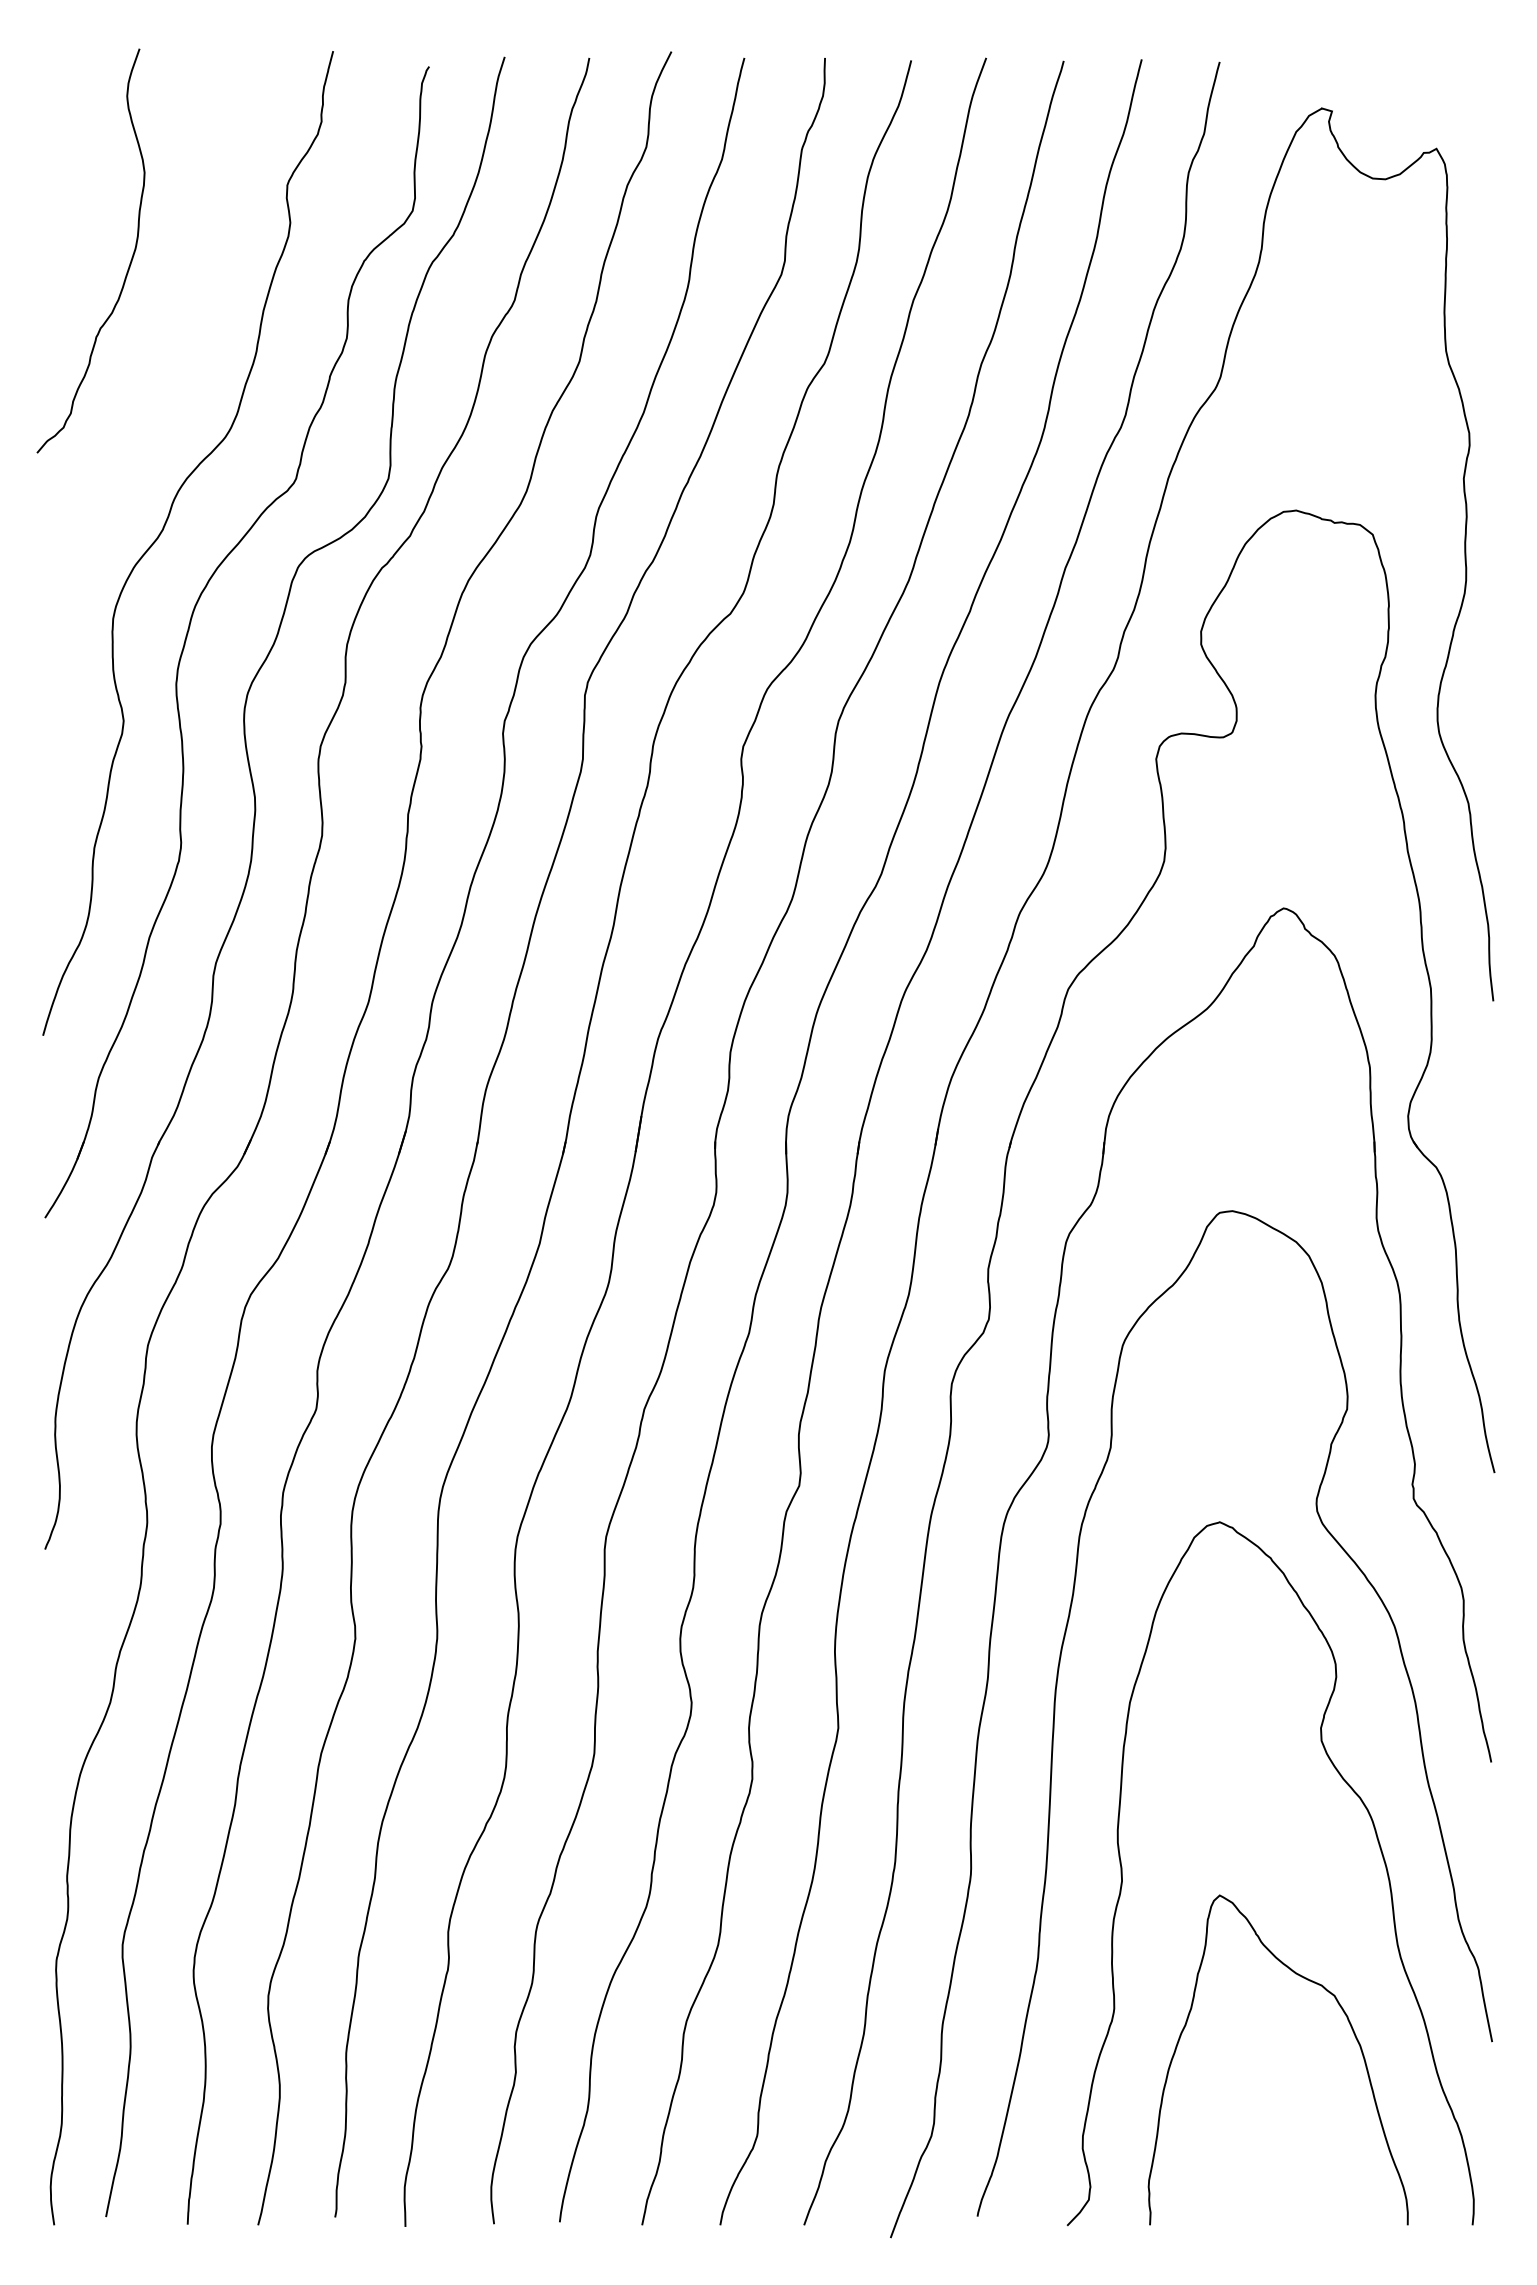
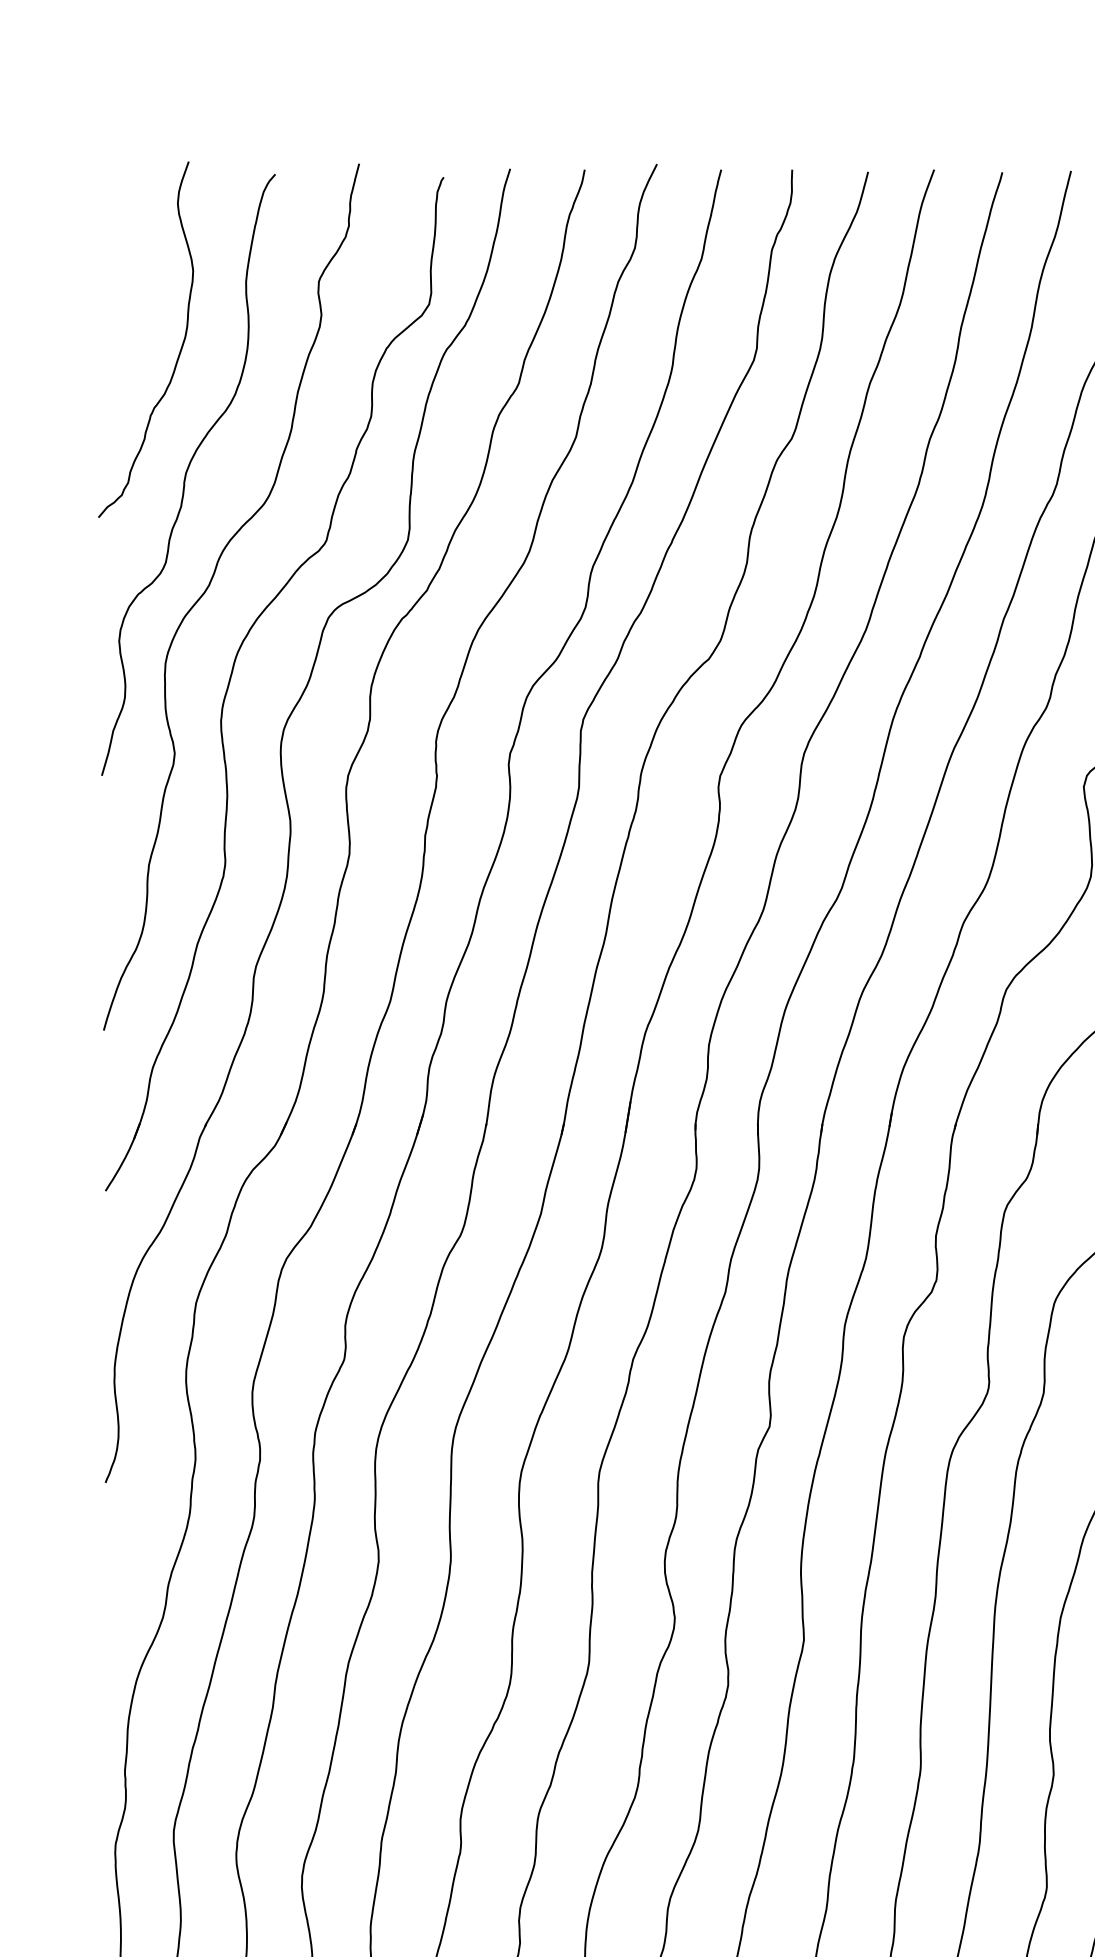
curve: (137, 404) -> (186, 474), added

